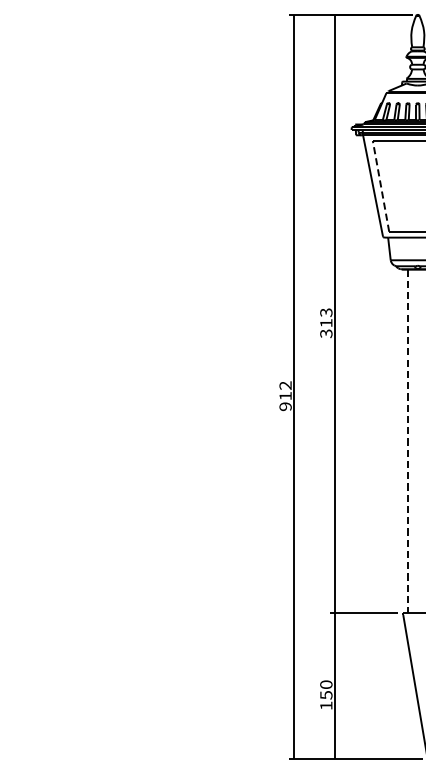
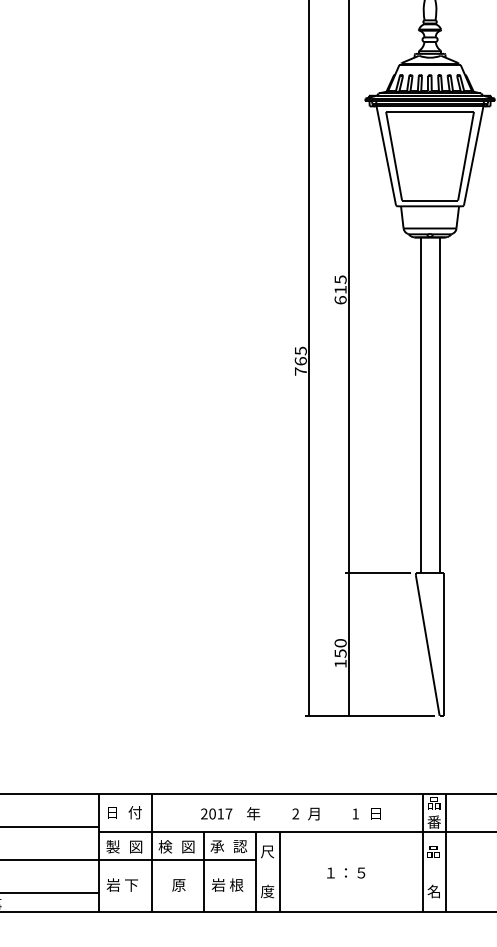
line: (381, 185) -> (394, 155), dashed -> solid
text: (326, 322) -> (340, 289), 313 -> 615
text: (285, 395) -> (300, 360), 912 -> 765
line: (408, 441) -> (420, 405), dashed -> solid

